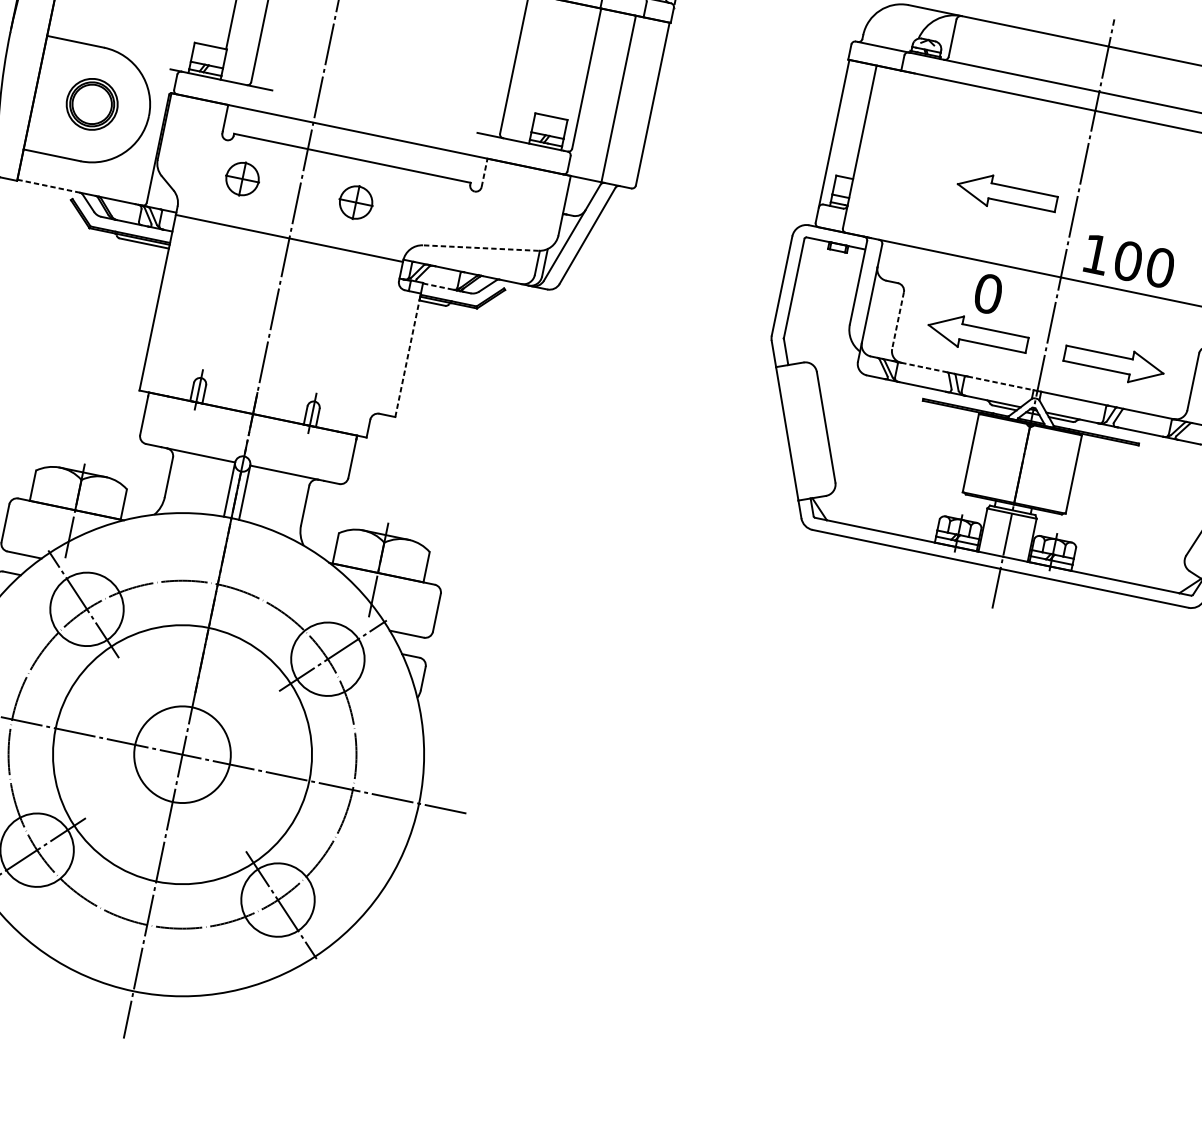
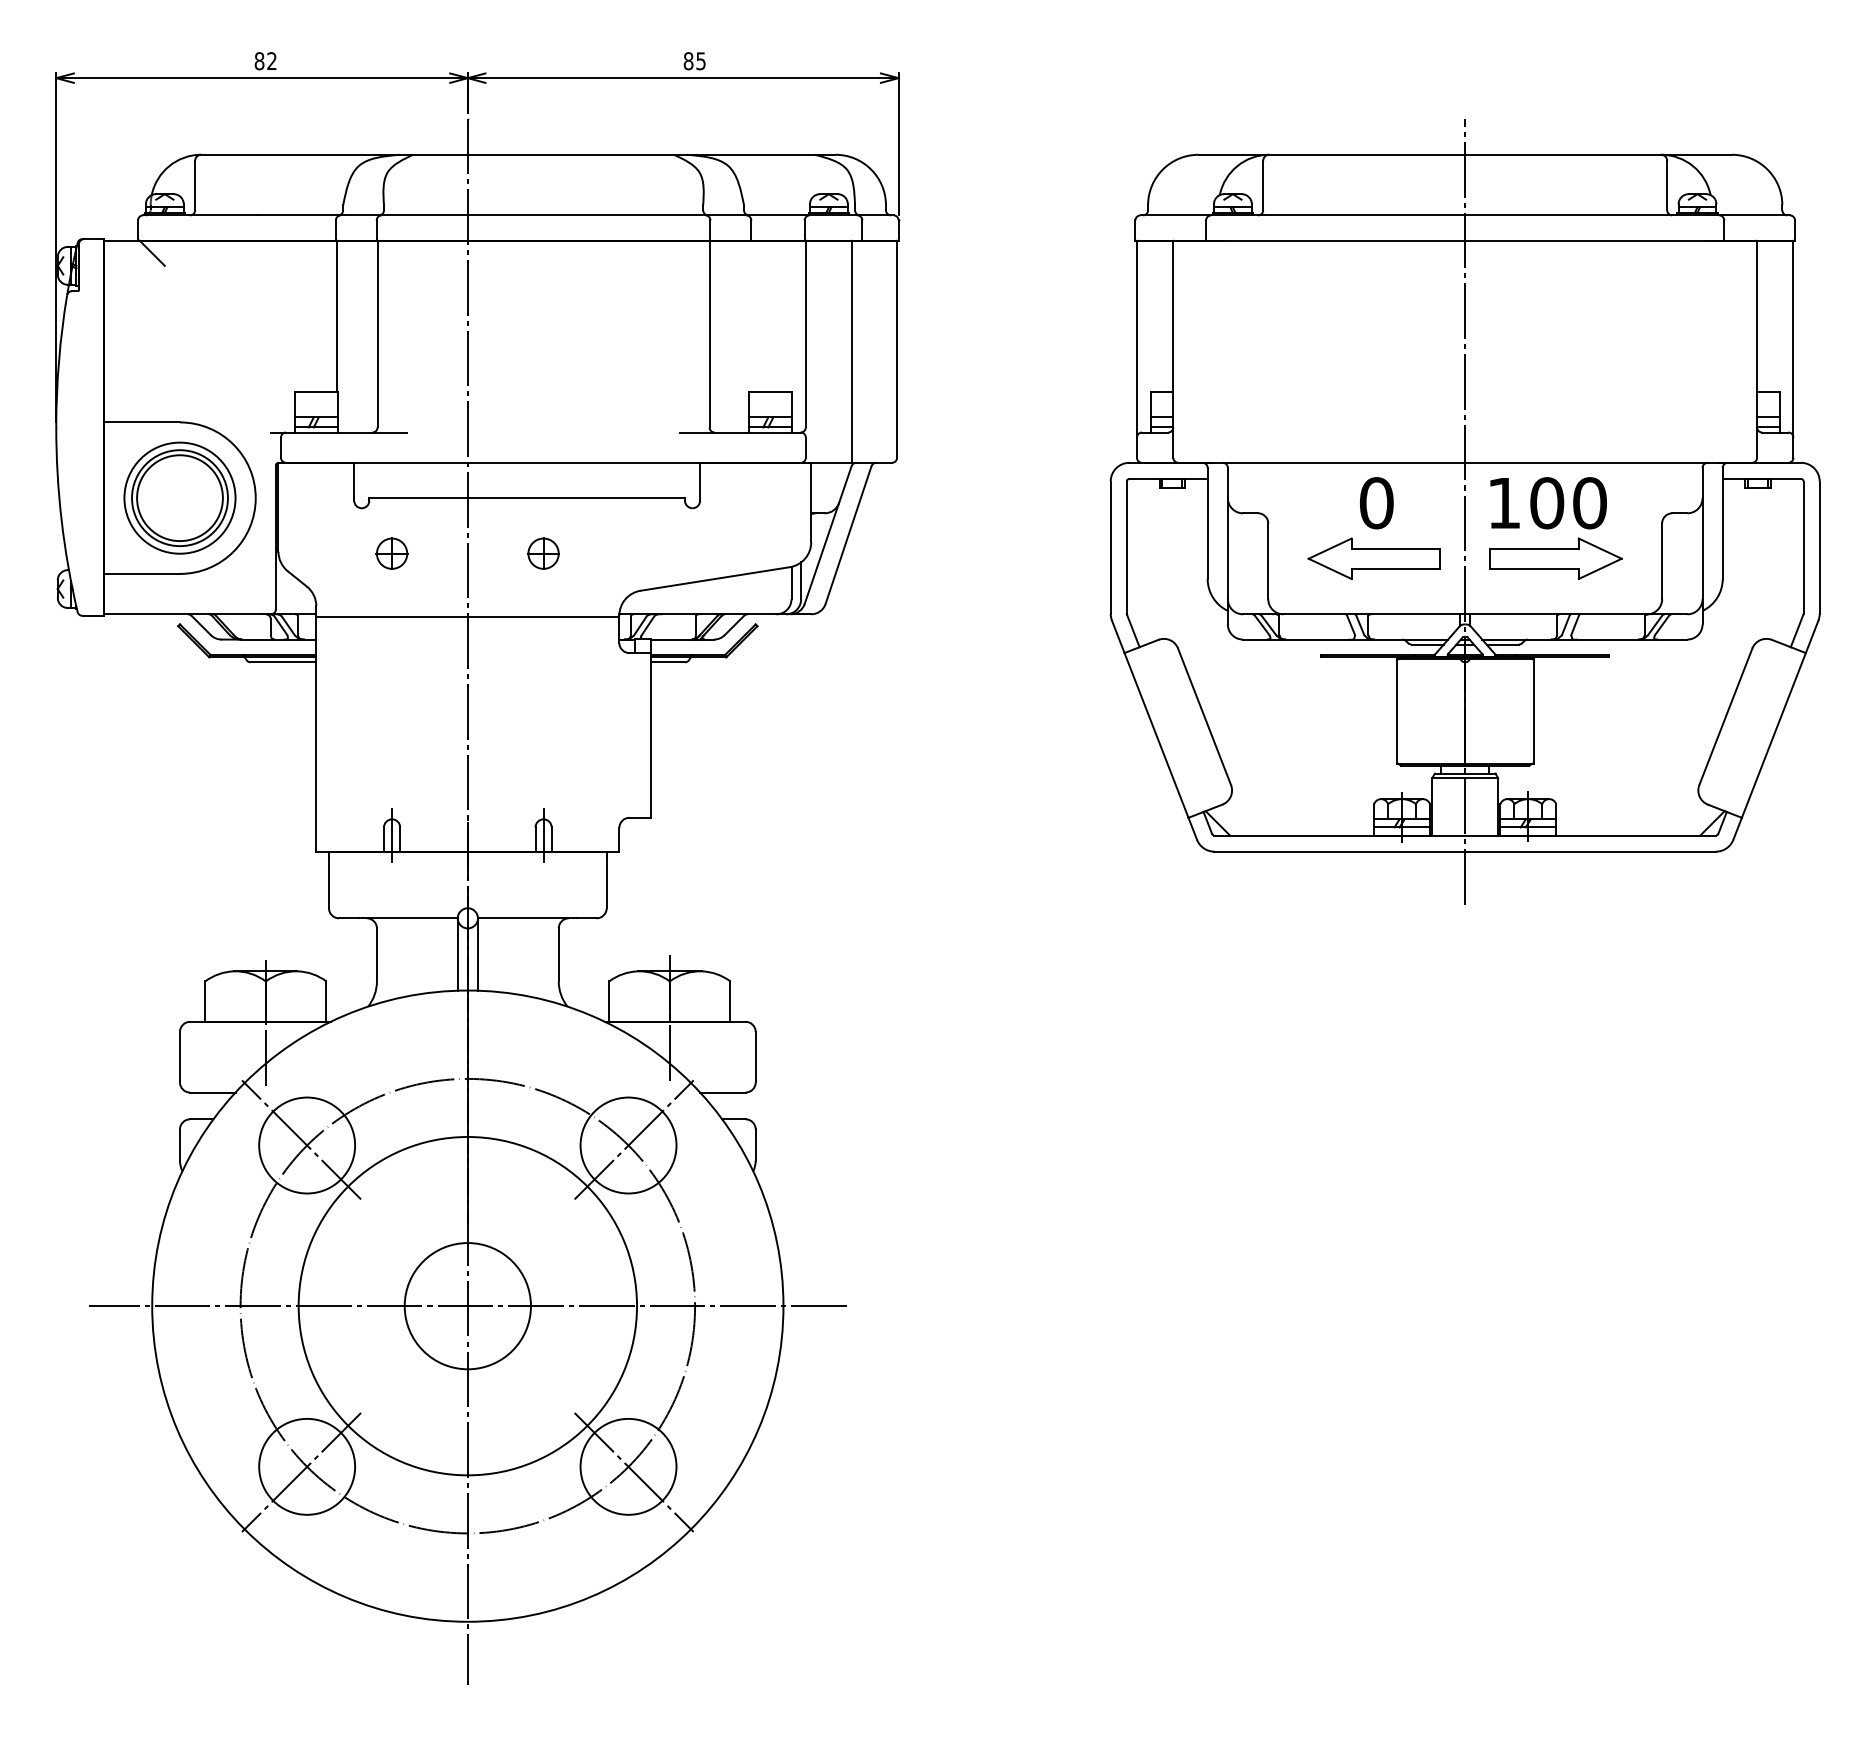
part: (91, 103) -> (179, 497), size x1.67
line: (484, 172) -> (700, 481), dashed -> solid
part: (242, 178) -> (391, 553), size x0.71
line: (49, 186) -> (146, 614), dashed -> solid
part: (1006, 193) -> (1373, 370), removed
part: (356, 202) -> (543, 553), size x0.71
line: (481, 247) -> (715, 578), dashed -> solid
text: (1129, 261) -> (1548, 503), moved
line: (438, 286) -> (671, 639), dashed -> solid
line: (898, 320) -> (1268, 561), dashed -> solid
line: (408, 354) -> (650, 734), dashed -> solid
line: (925, 367) -> (1315, 614), dashed -> solid
line: (1000, 383) -> (1416, 614), dashed -> solid

